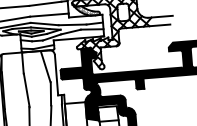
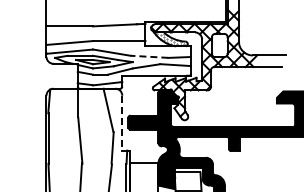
line: (72, 24) -> (149, 56), solid -> dashed
line: (56, 75) -> (122, 123), solid -> dashed

